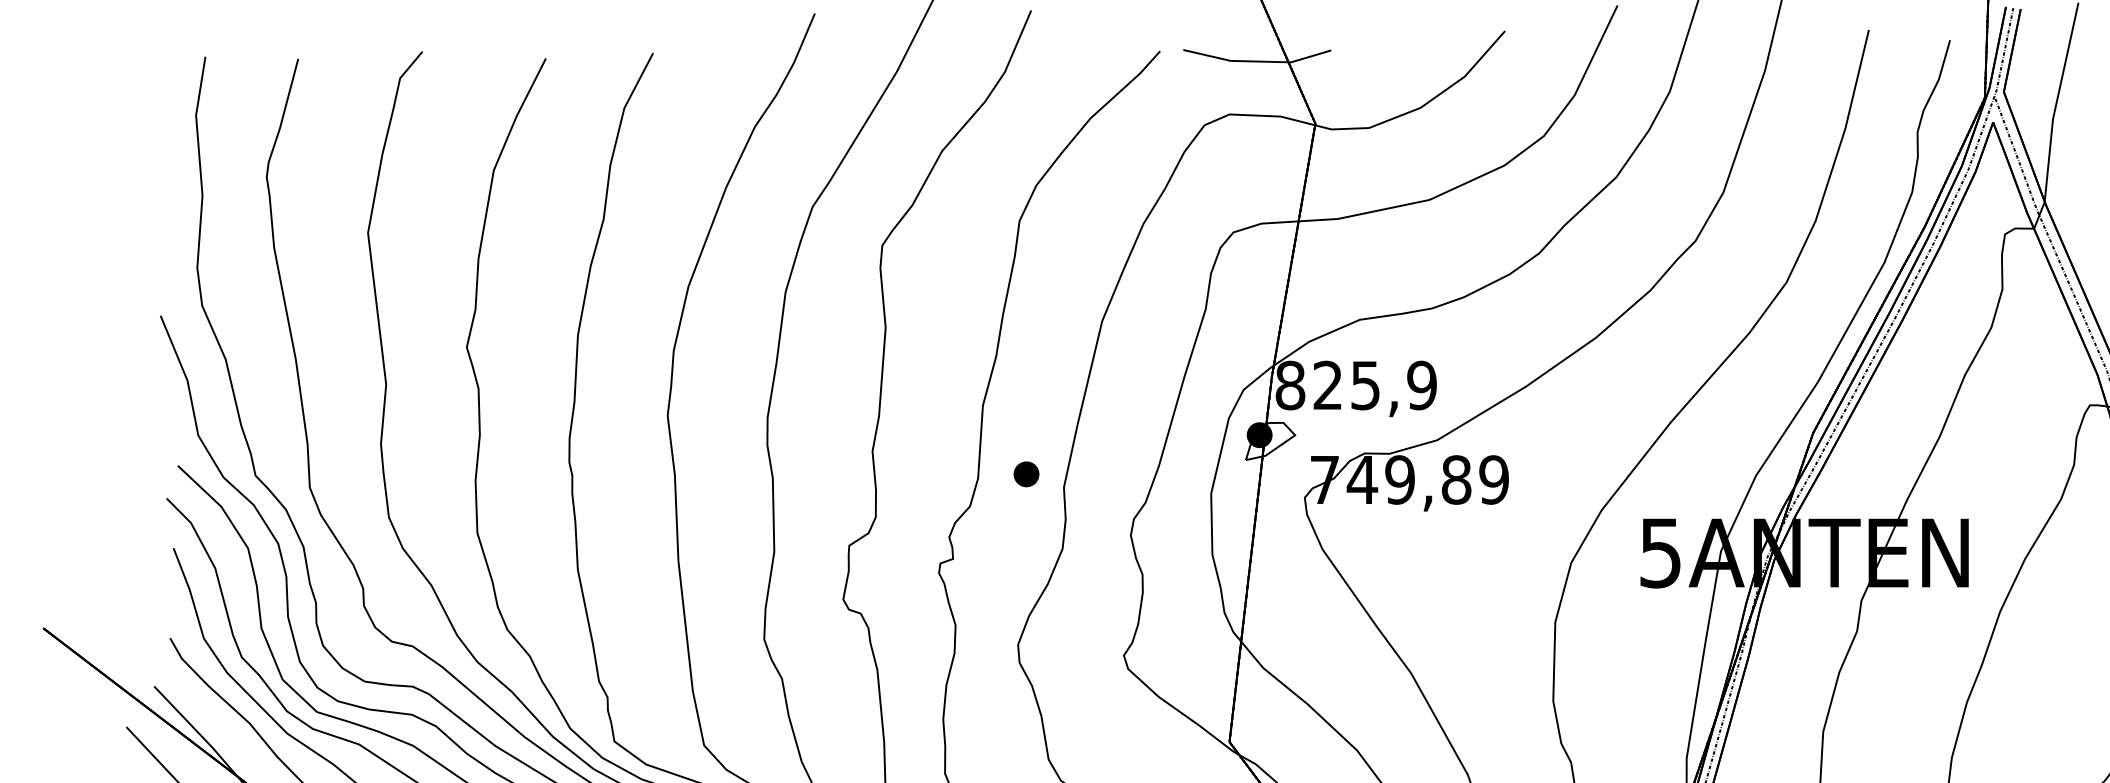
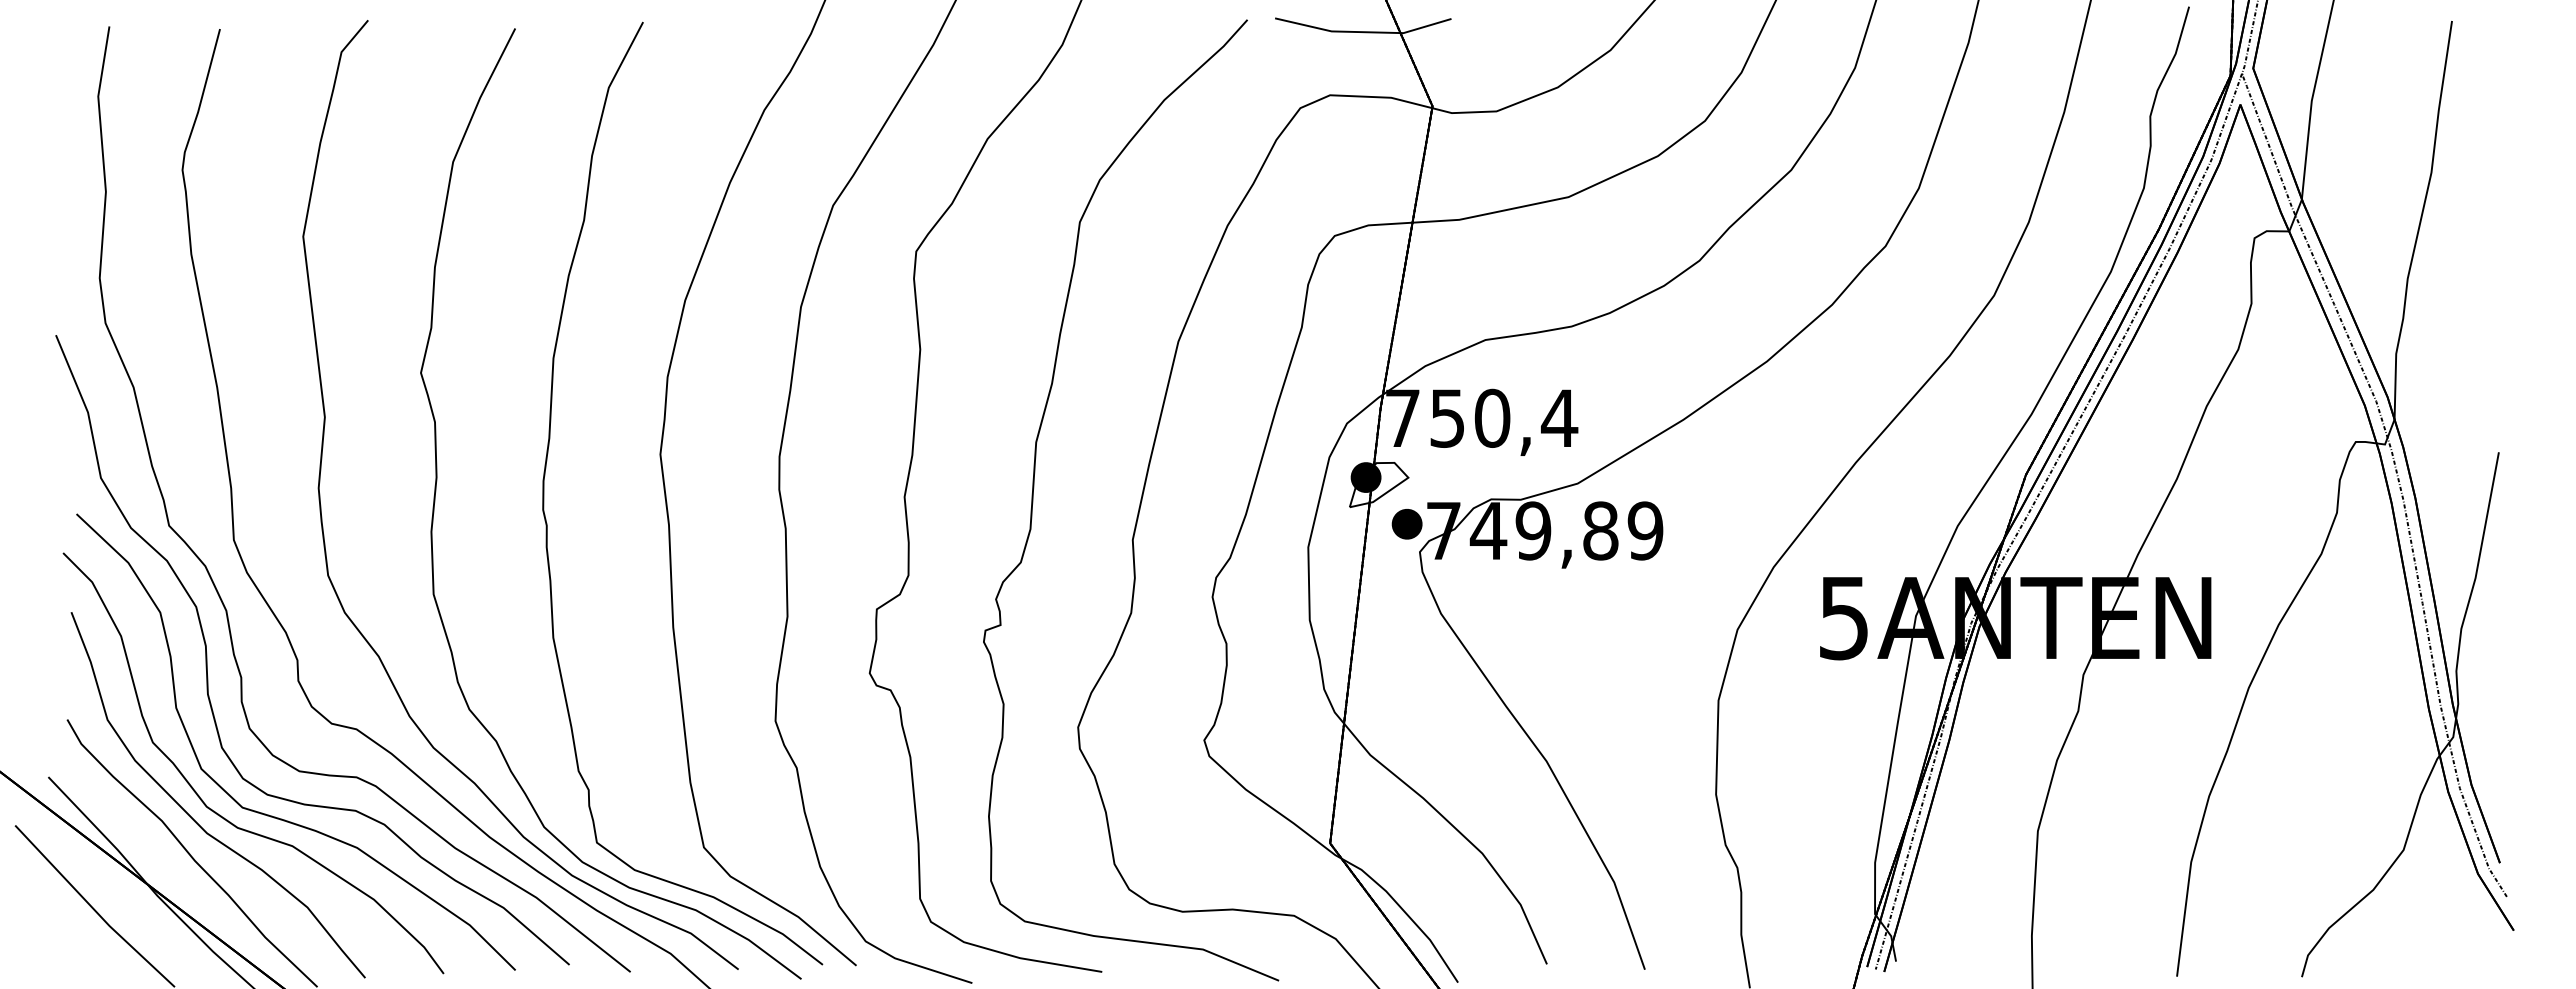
text: (1356, 384) -> (1481, 417), 825,9 -> 750,4
part: (1025, 474) -> (1406, 524), moved

